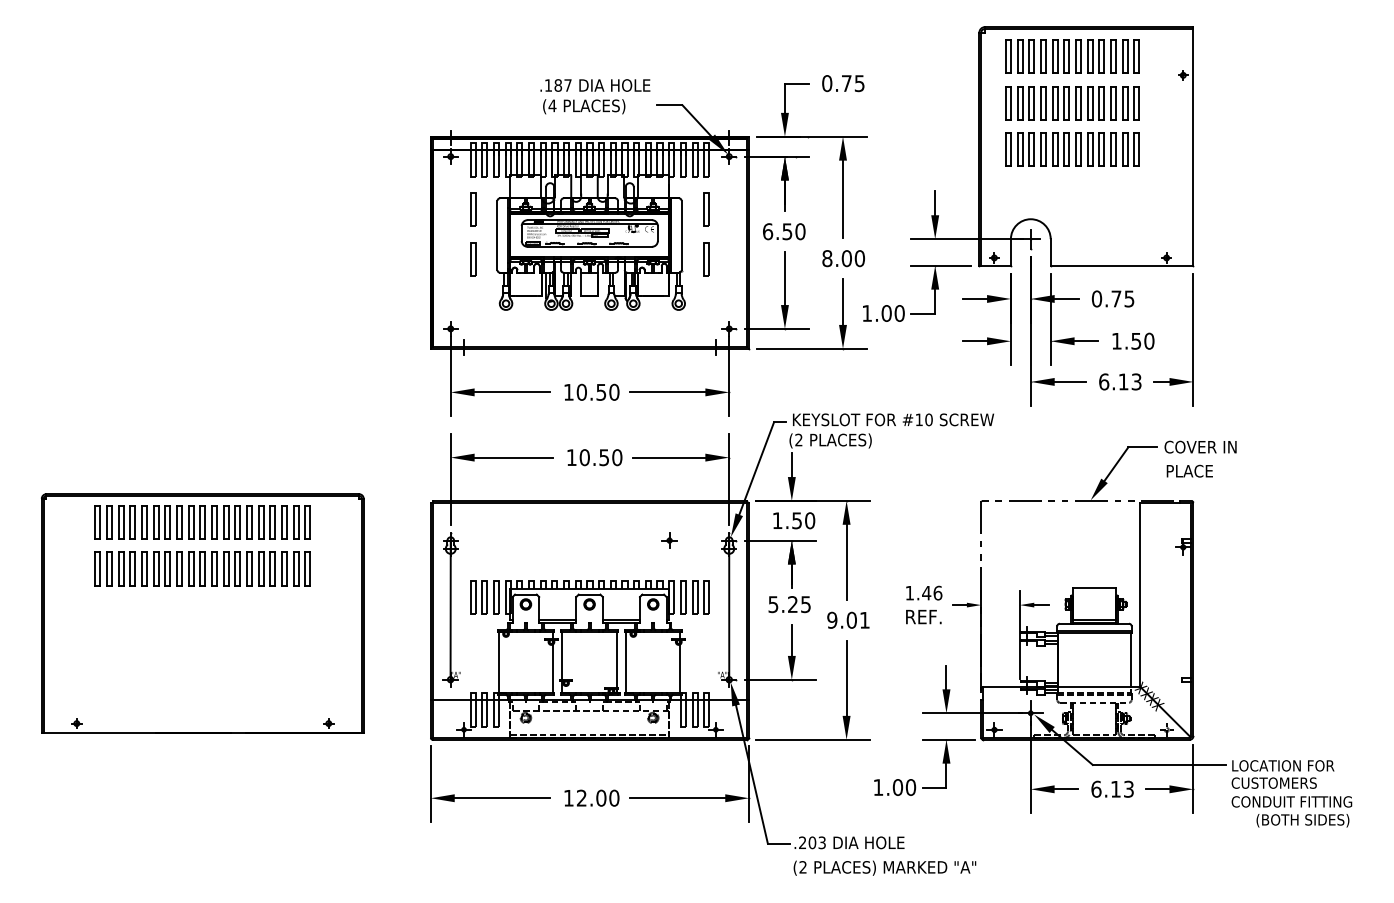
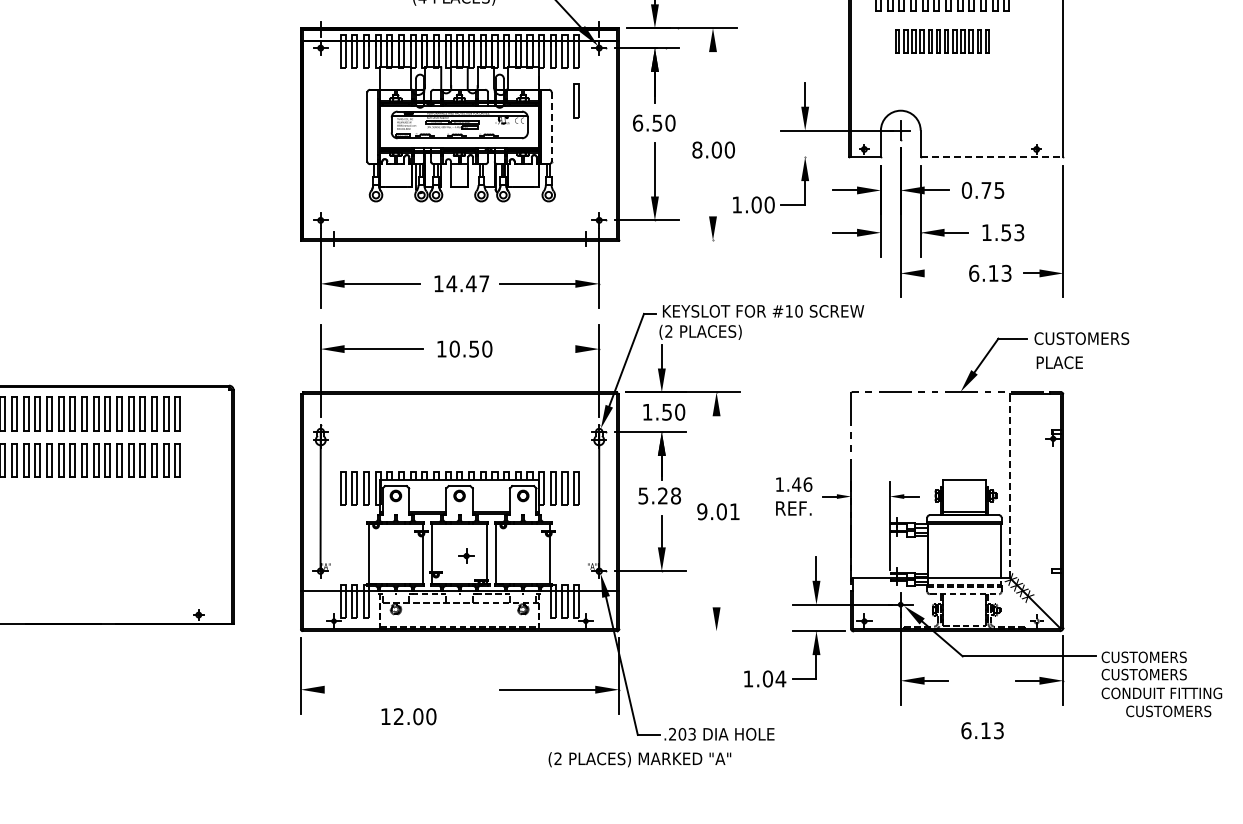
part: (1072, 149) -> (942, 40), size x0.7
line: (843, 199) -> (713, 90), removed
part: (473, 209) -> (343, 100), removed
line: (681, 235) -> (551, 126), solid -> dashed
part: (473, 259) -> (343, 150), removed
part: (706, 259) -> (576, 150), removed
line: (941, 265) -> (811, 156), removed
line: (1122, 265) -> (992, 156), solid -> dashed
line: (843, 301) -> (713, 192), removed
text: (1149, 340) -> (1019, 231), 1.50 -> 1.53
line: (811, 348) -> (681, 239), removed
line: (1069, 381) -> (939, 272), removed
text: (597, 391) -> (467, 282), 10.50 -> 14.47
text: (1217, 446) -> (1087, 337), COVER IN -> CUSTOMERS
line: (668, 457) -> (538, 348), removed
part: (669, 540) -> (466, 555), moved
line: (846, 562) -> (716, 453), removed
line: (1140, 594) -> (1010, 485), solid -> dashed
text: (806, 604) -> (676, 495), 5.25 -> 5.28
line: (846, 677) -> (716, 568), removed
line: (812, 739) -> (682, 630), removed
text: (1282, 765) -> (1152, 656), LOCATION FOR -> CUSTOMERS
text: (910, 787) -> (780, 678), 1.00 -> 1.04
text: (1112, 788) -> (982, 729), moved
text: (591, 797) -> (408, 715), moved
line: (502, 798) -> (372, 689), removed
text: (1302, 820) -> (1172, 711), (BOTH SIDES) -> CUSTOMERS
text: (884, 867) -> (639, 758), moved

